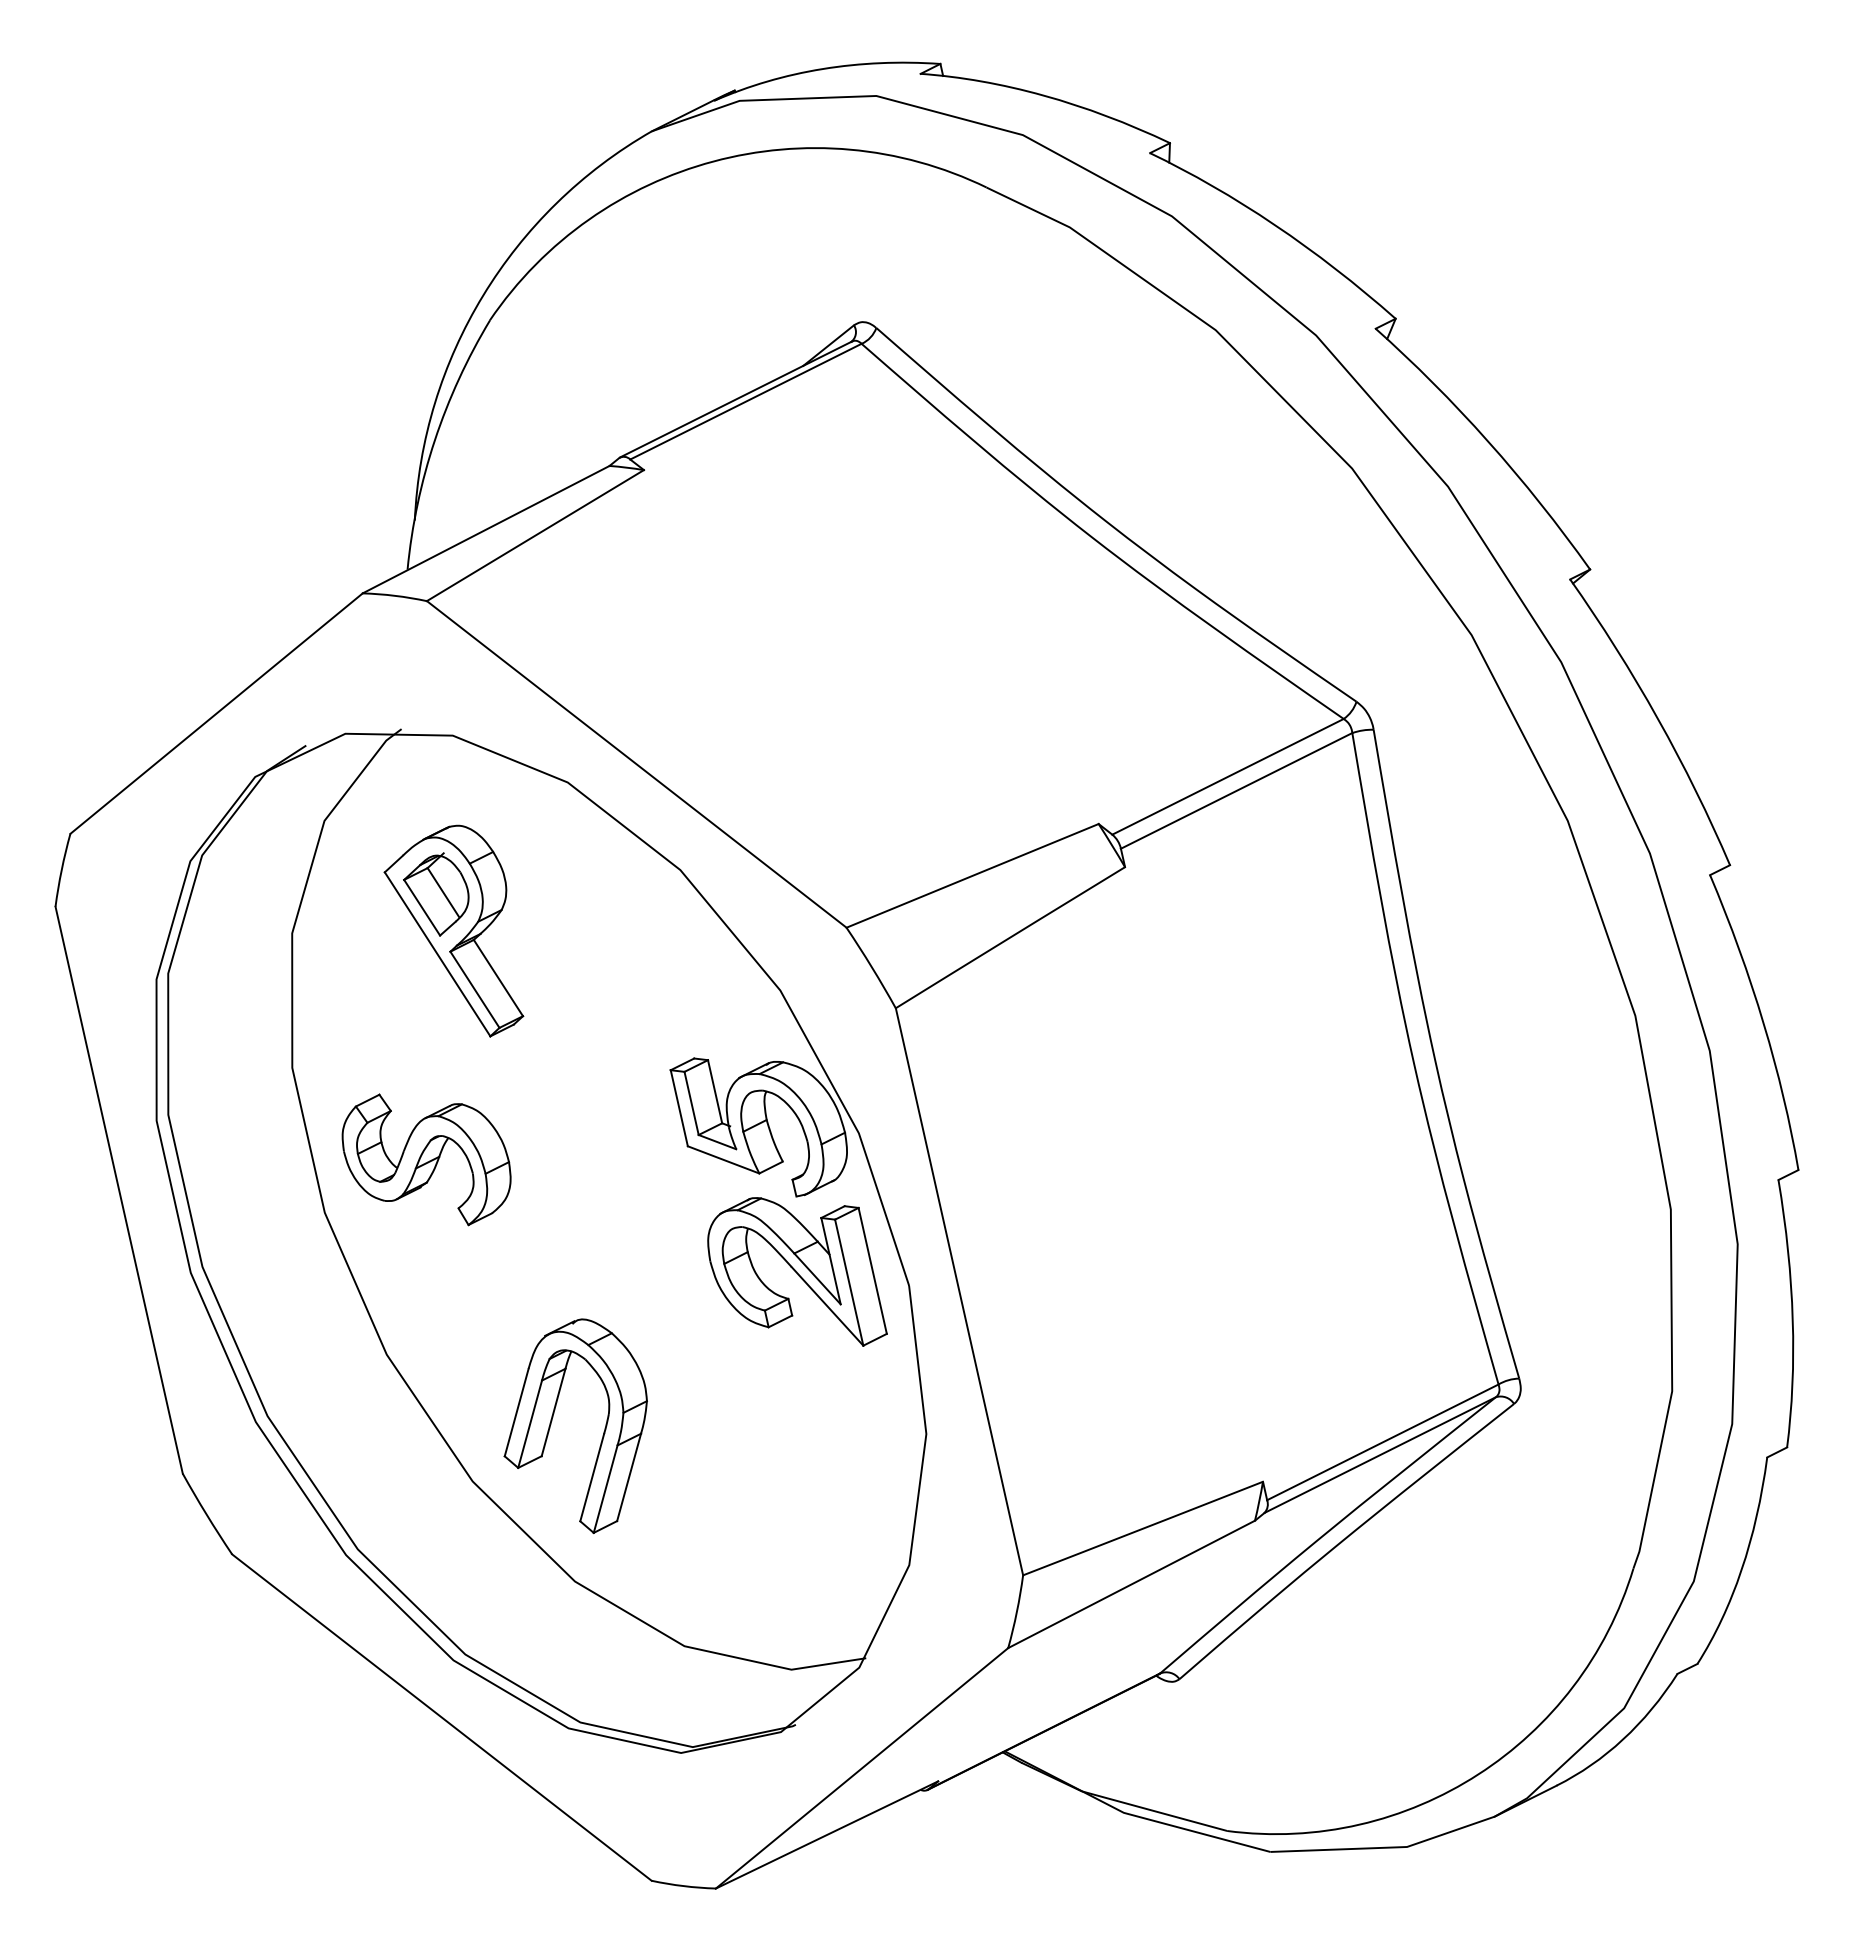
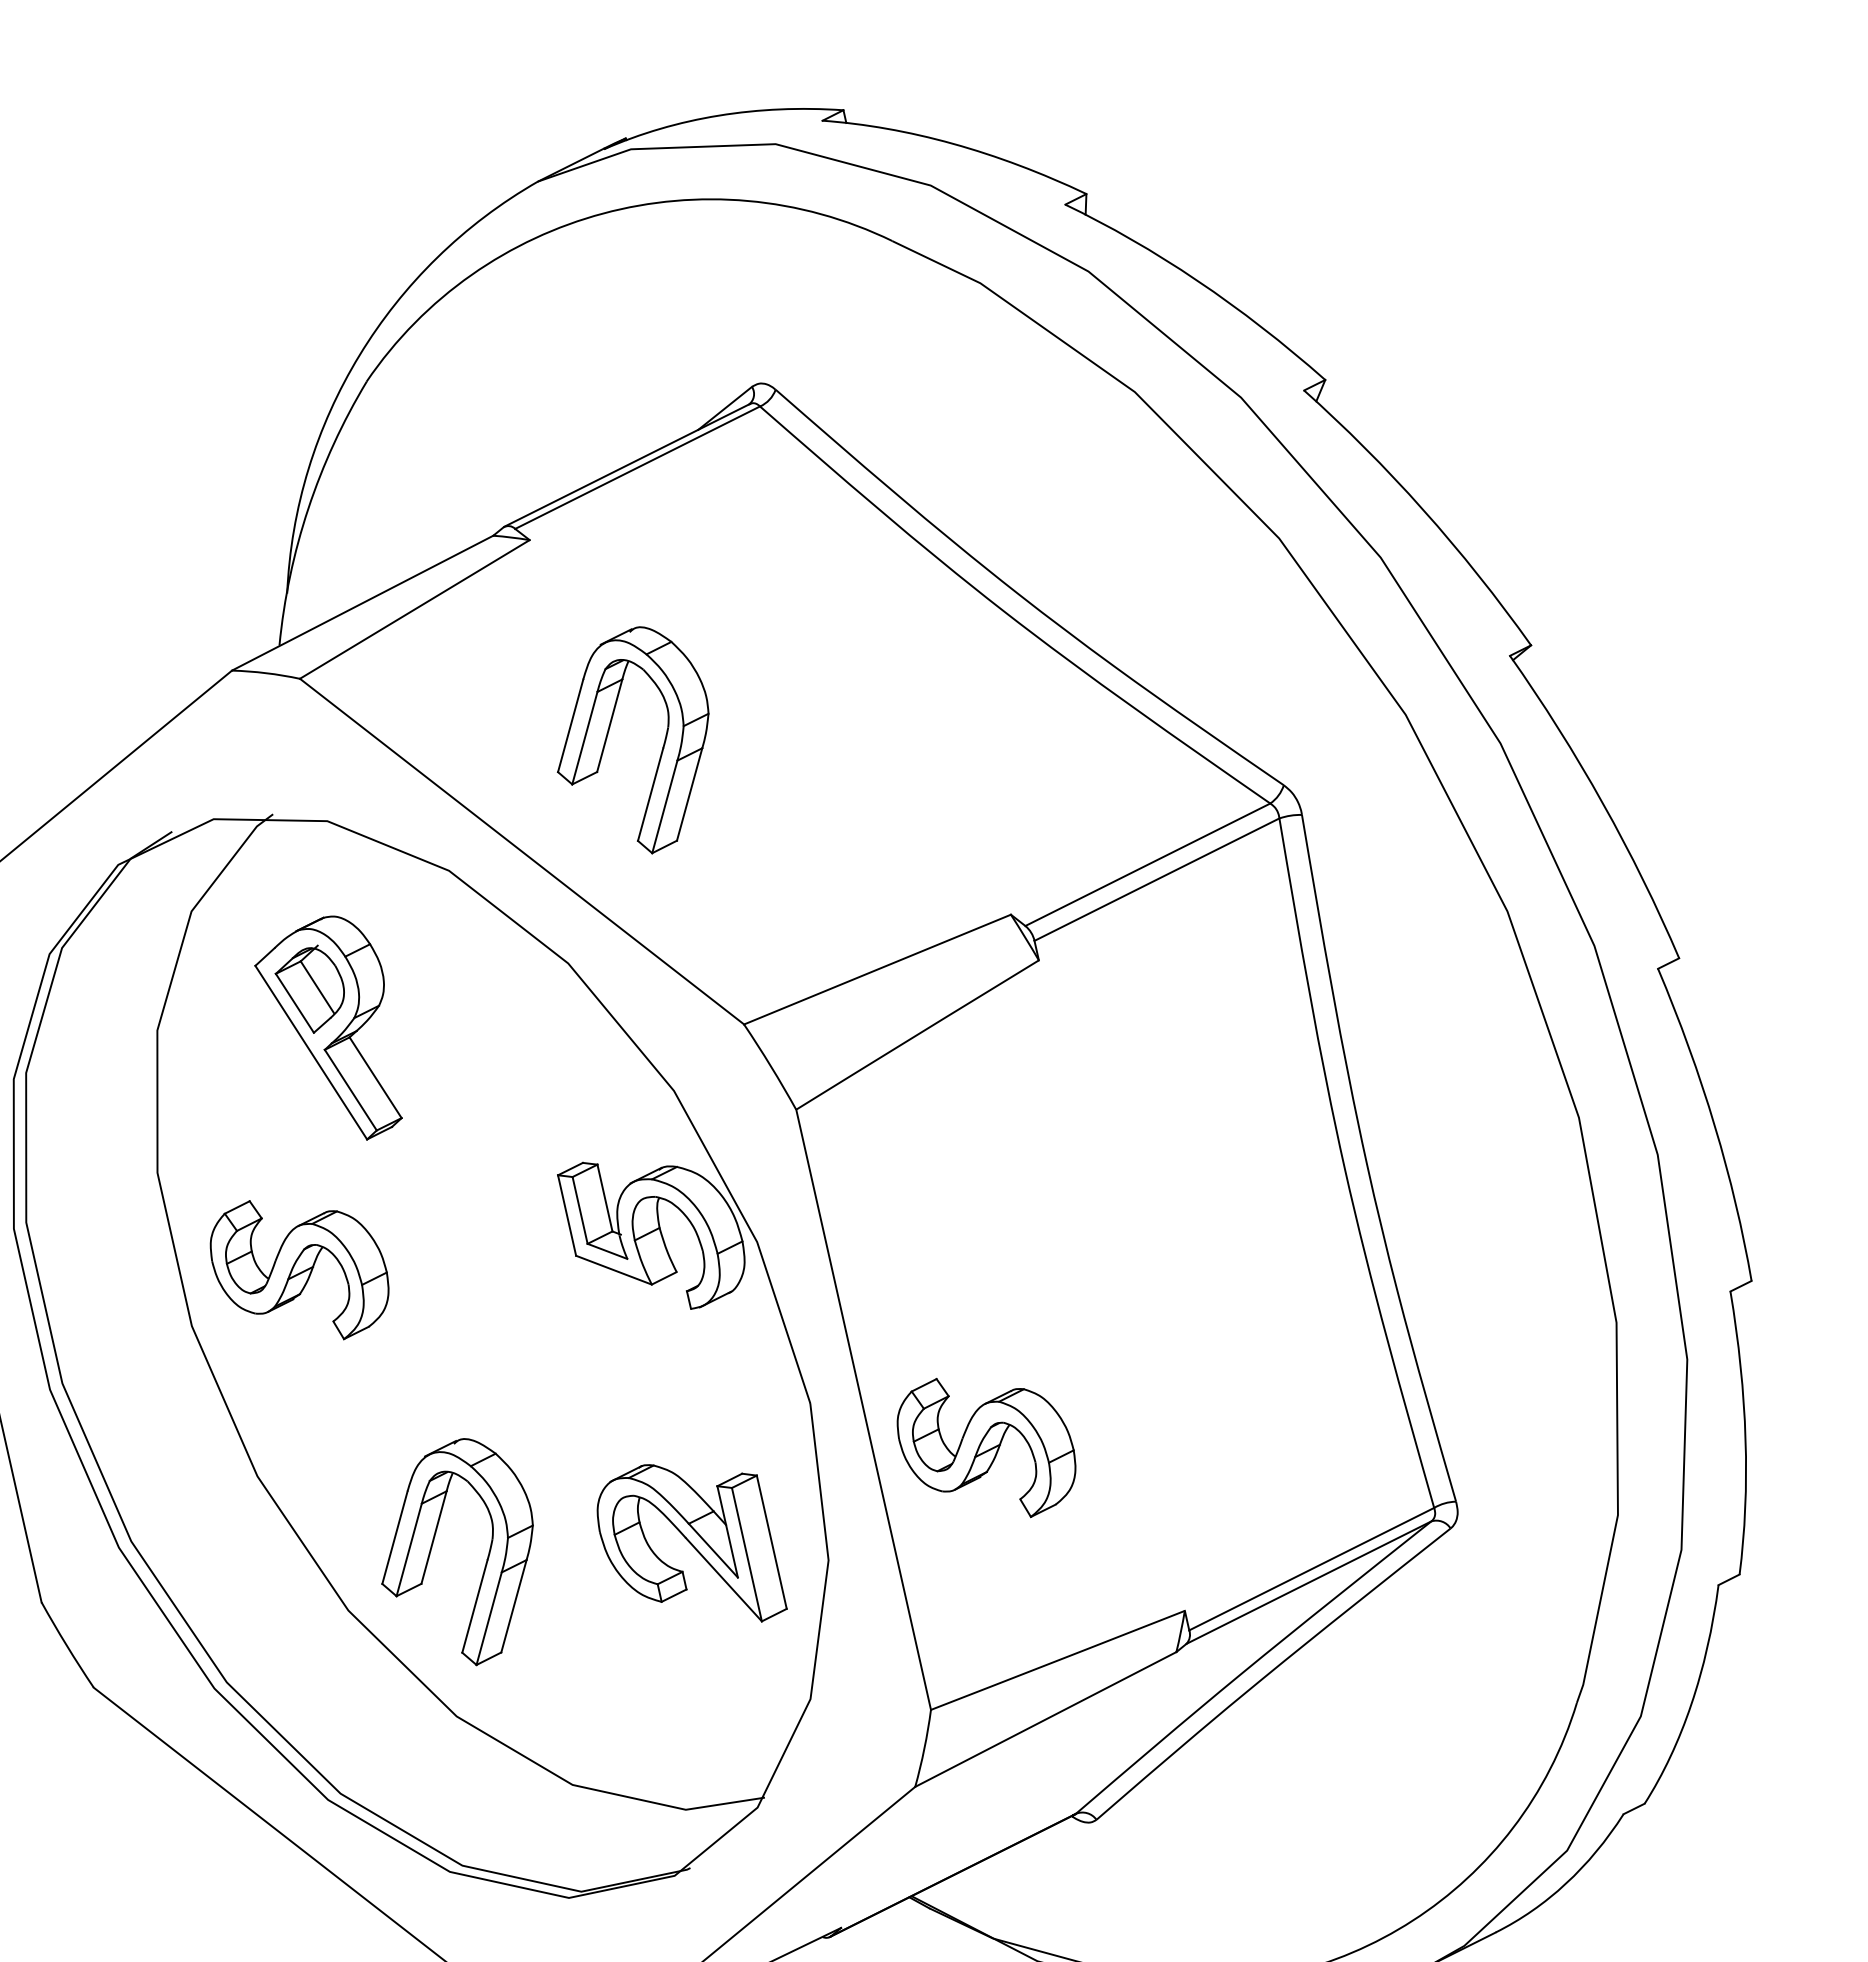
part: (718, 654) -> (608, 735), added
part: (797, 1271) -> (692, 1542), moved
part: (1075, 1327) -> (986, 1447), added

